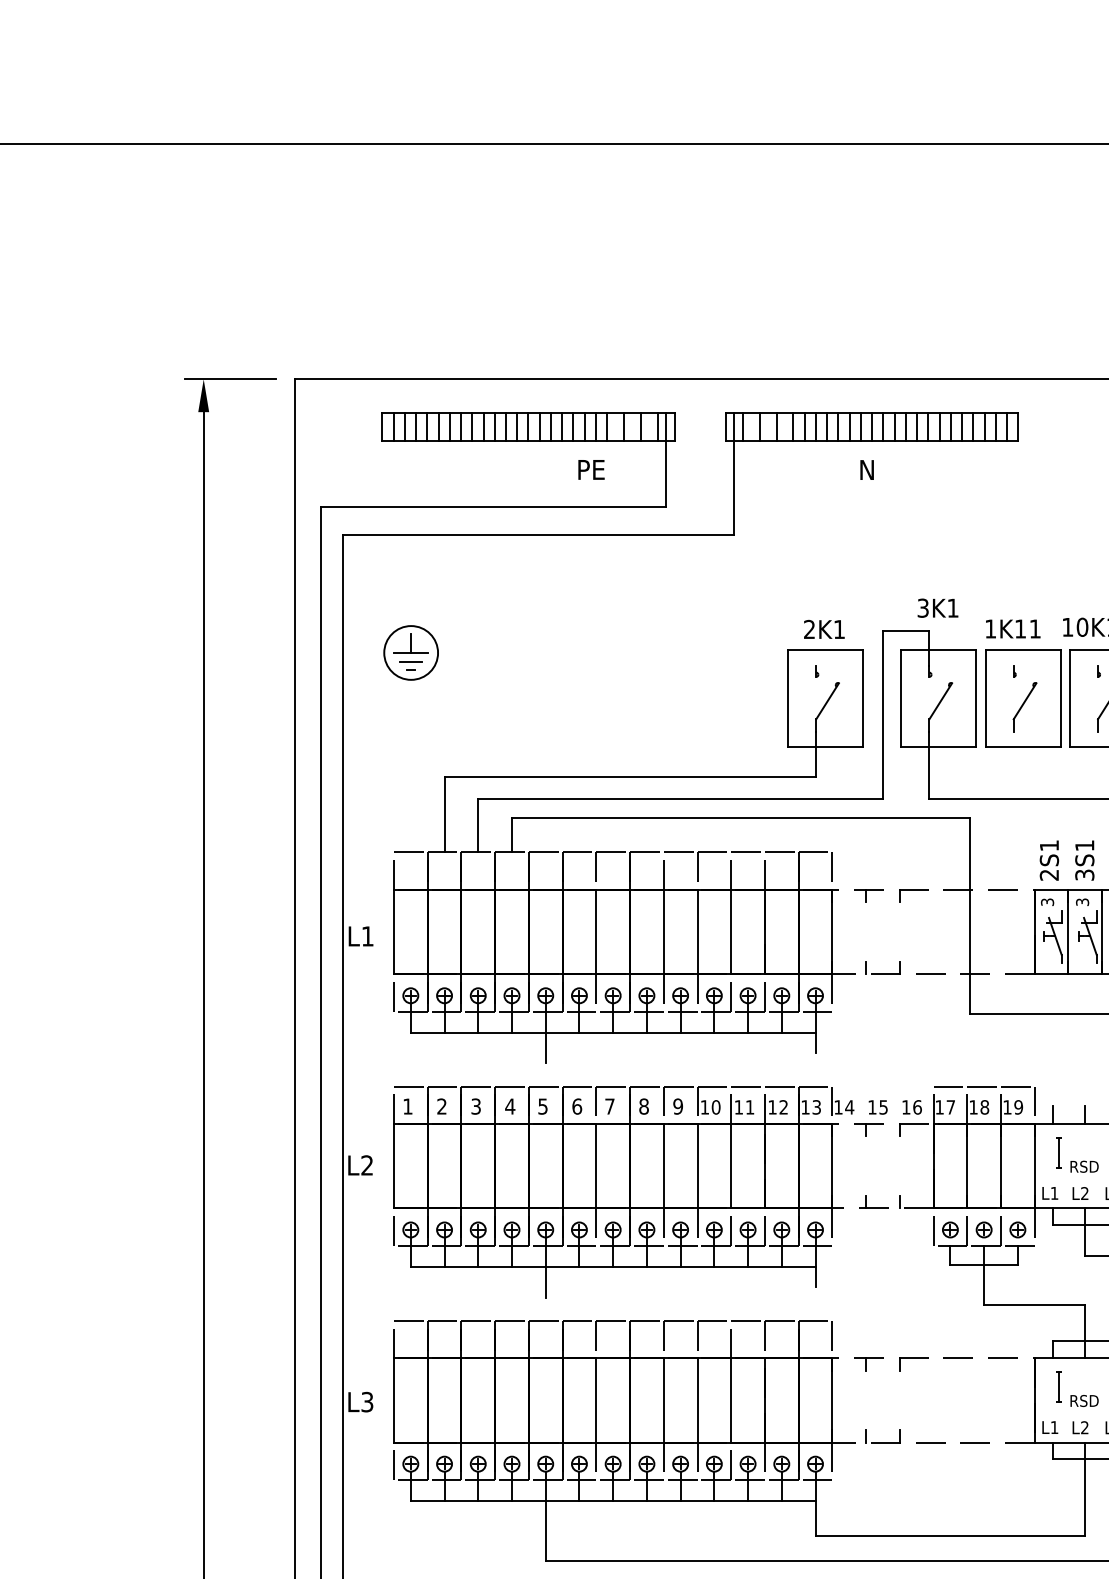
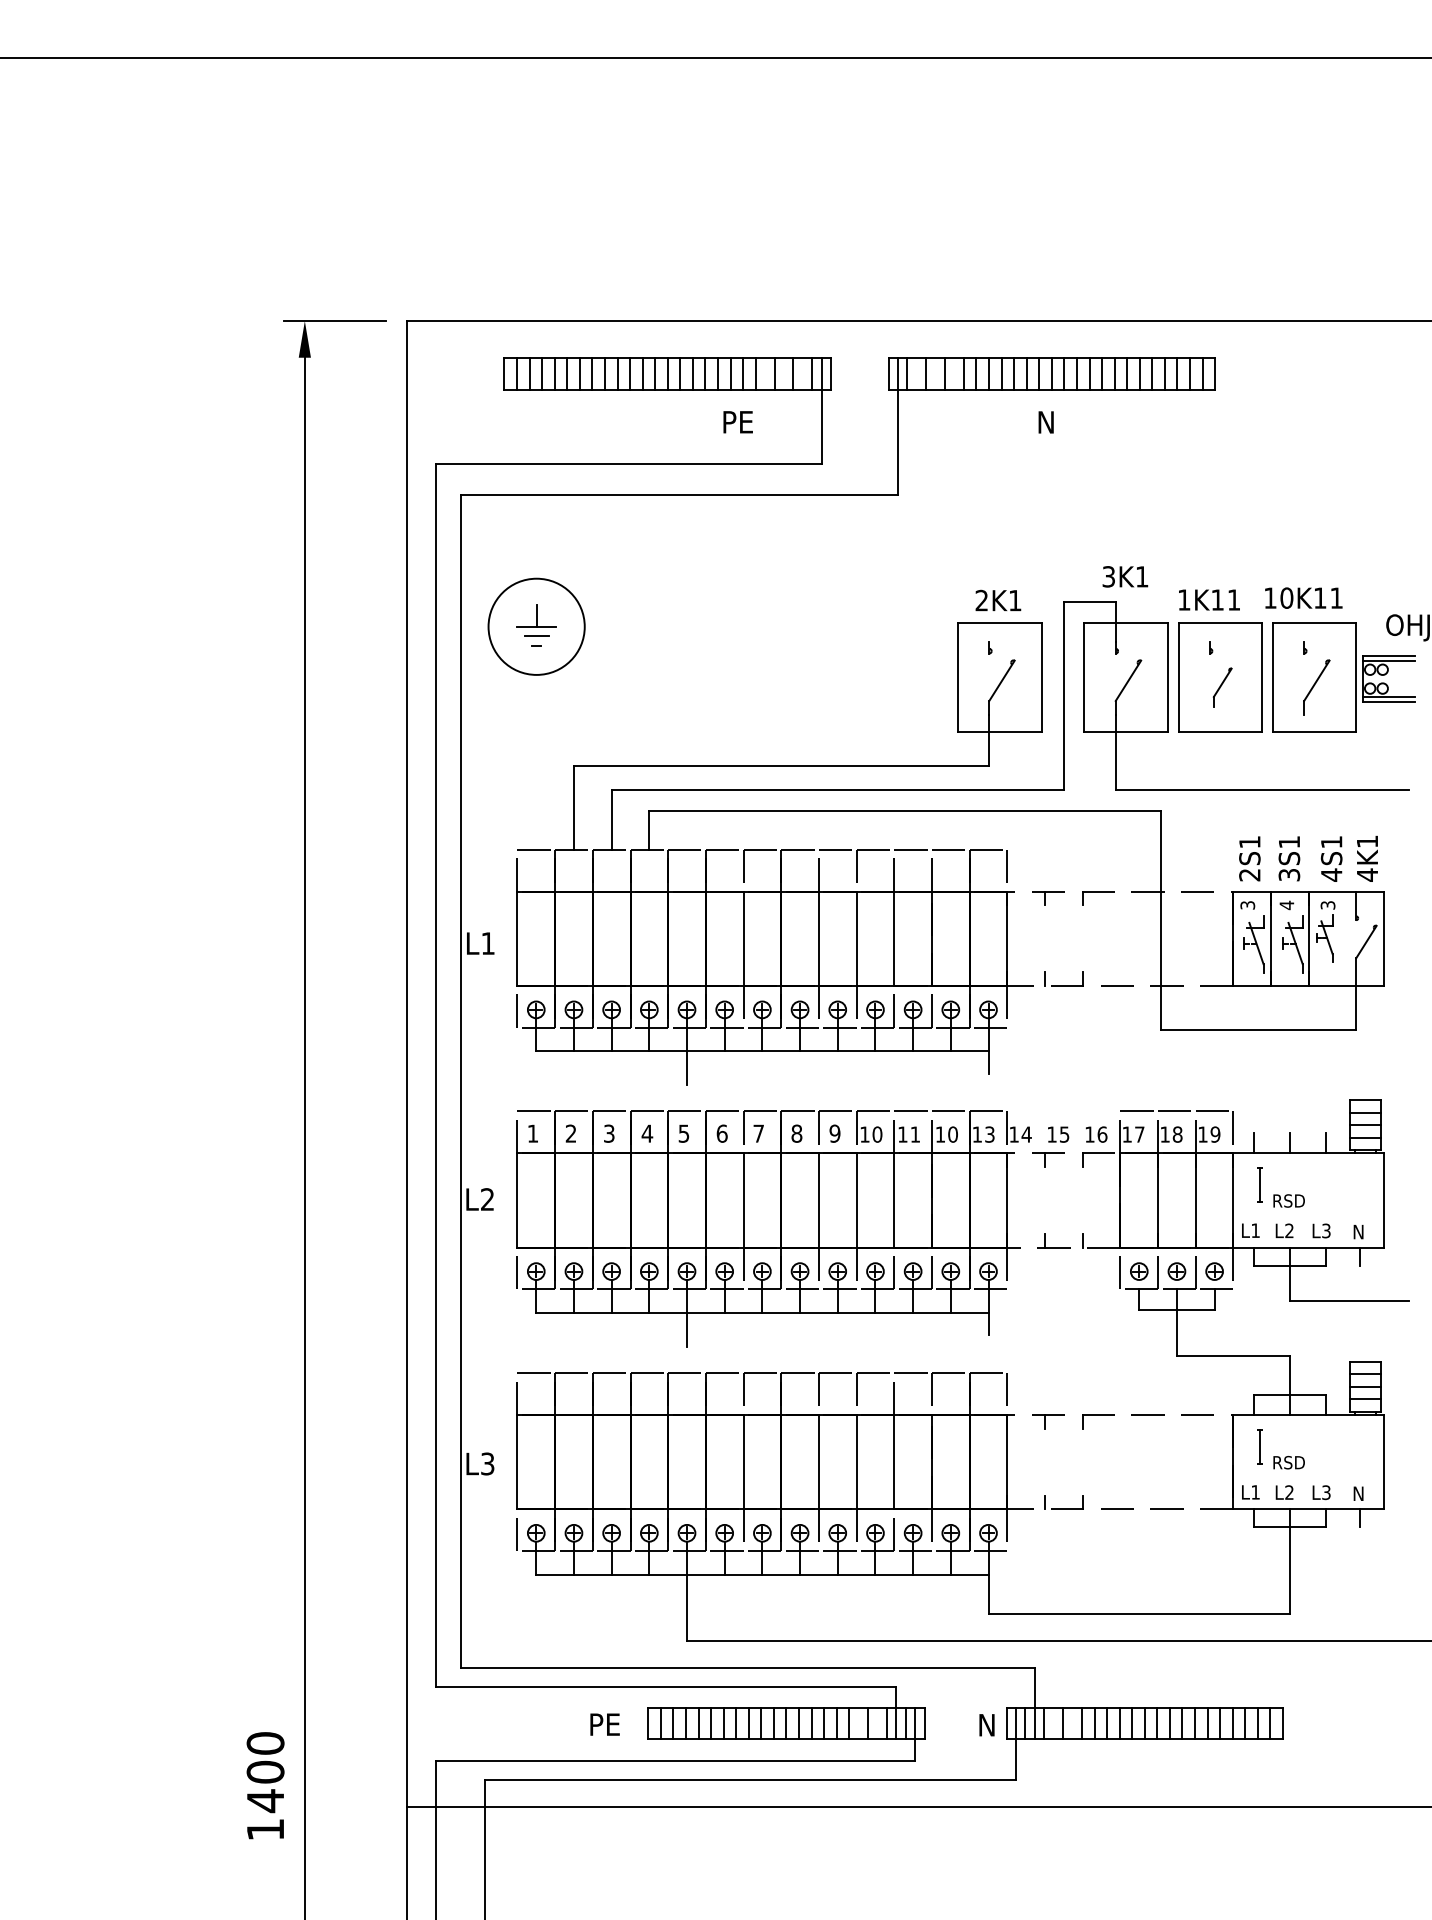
circle: (411, 652) -> (536, 626), size x1.6
part: (1024, 707) -> (1222, 687), size x0.7
text: (1082, 902) -> (1286, 905), 3 -> 4
text: (783, 1107) -> (952, 1134), 12 -> 10

